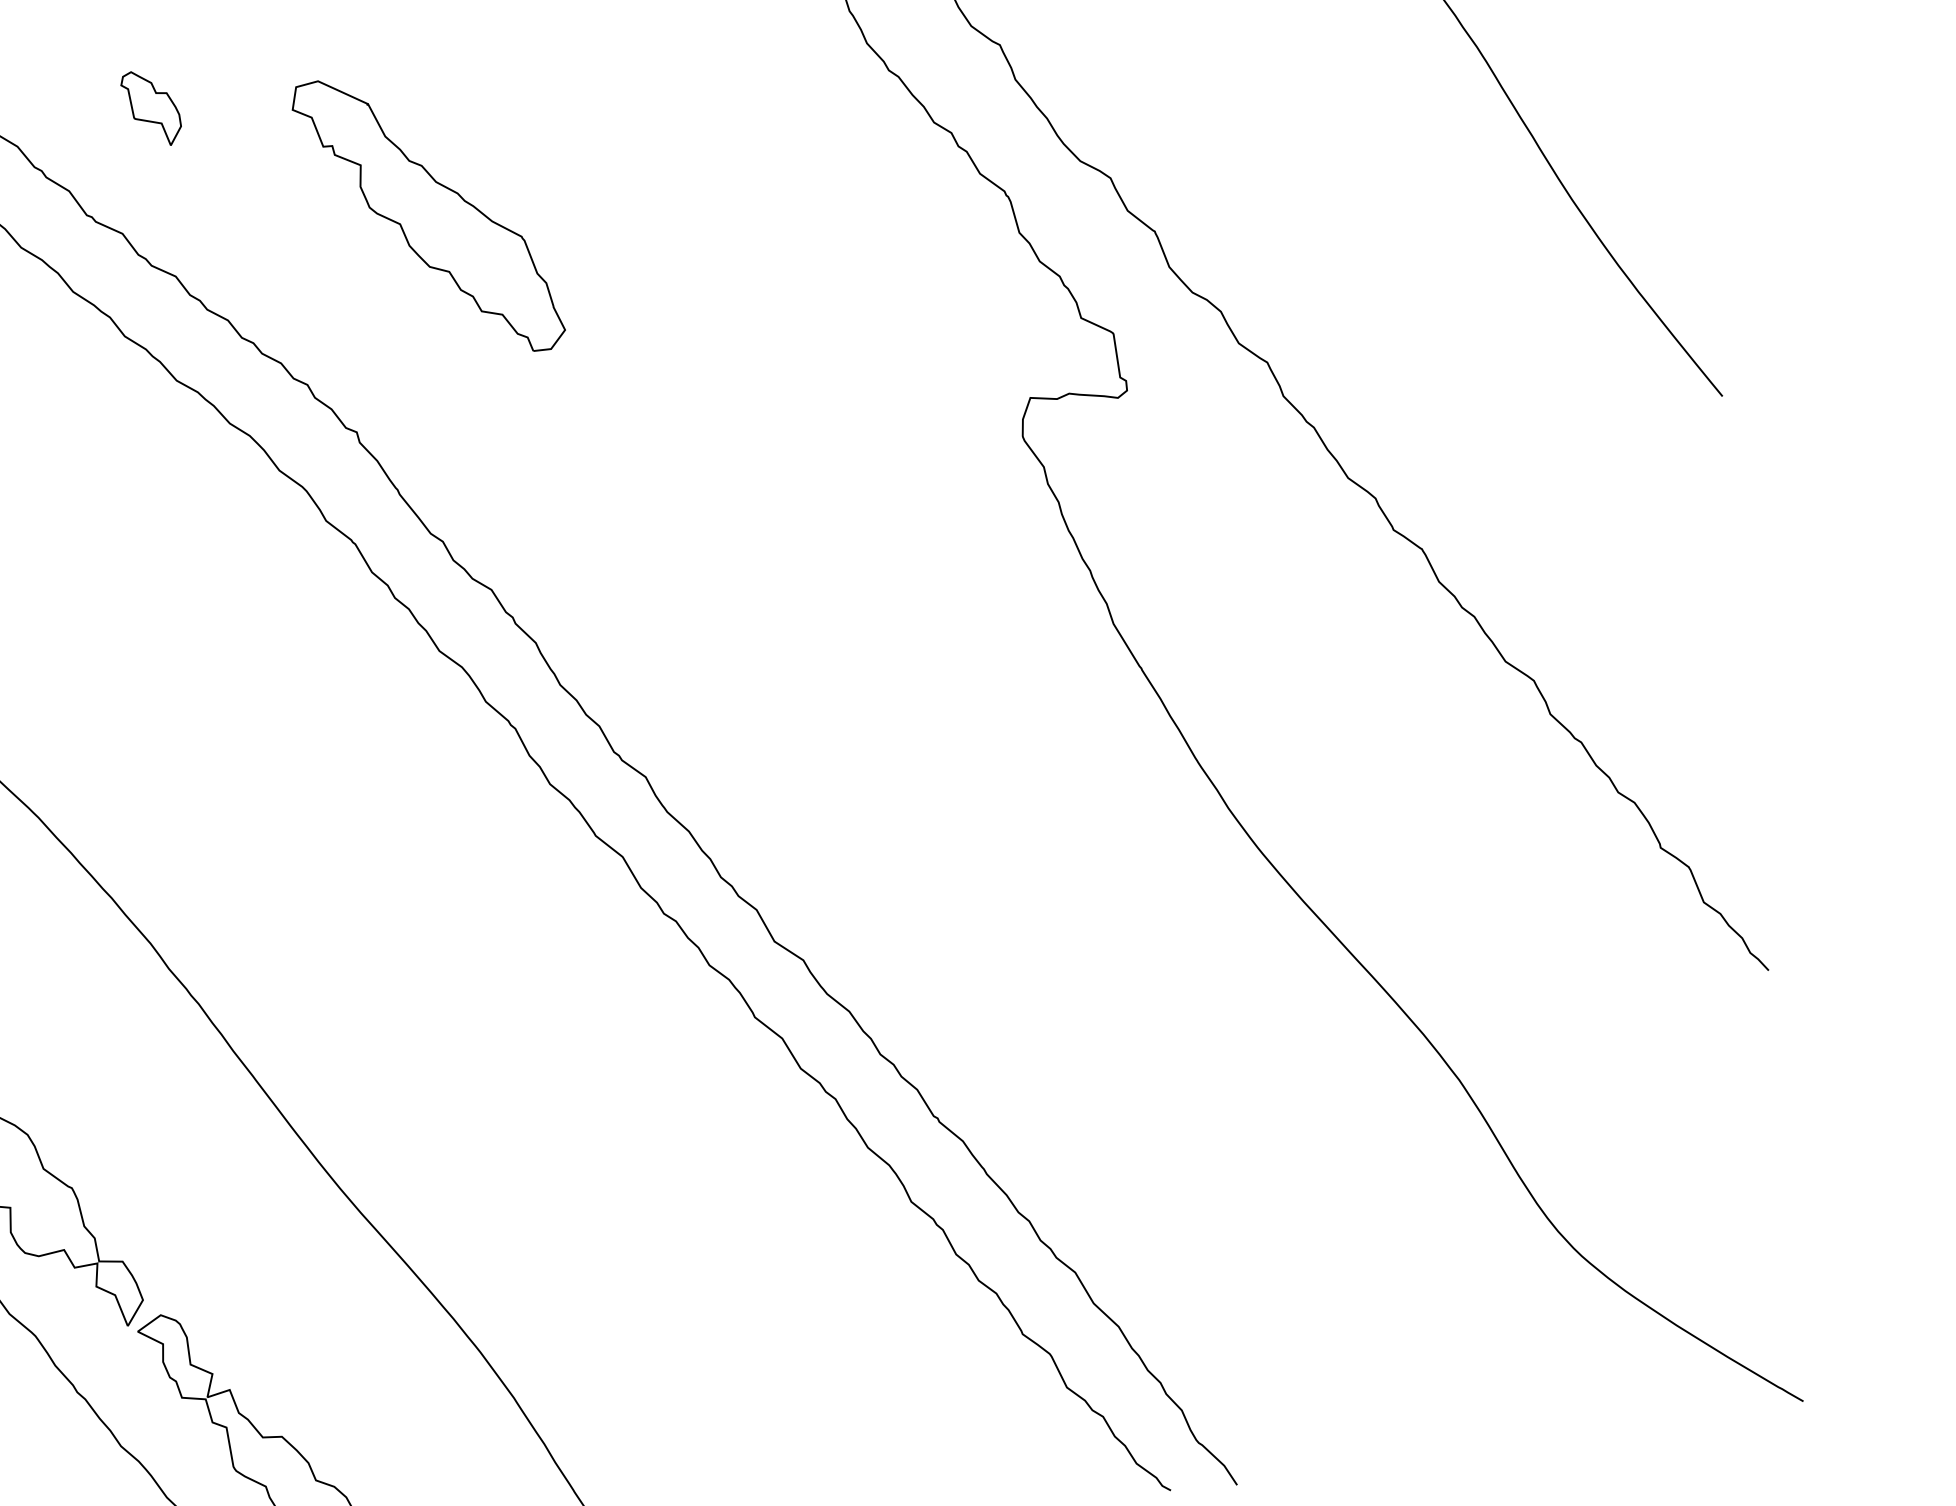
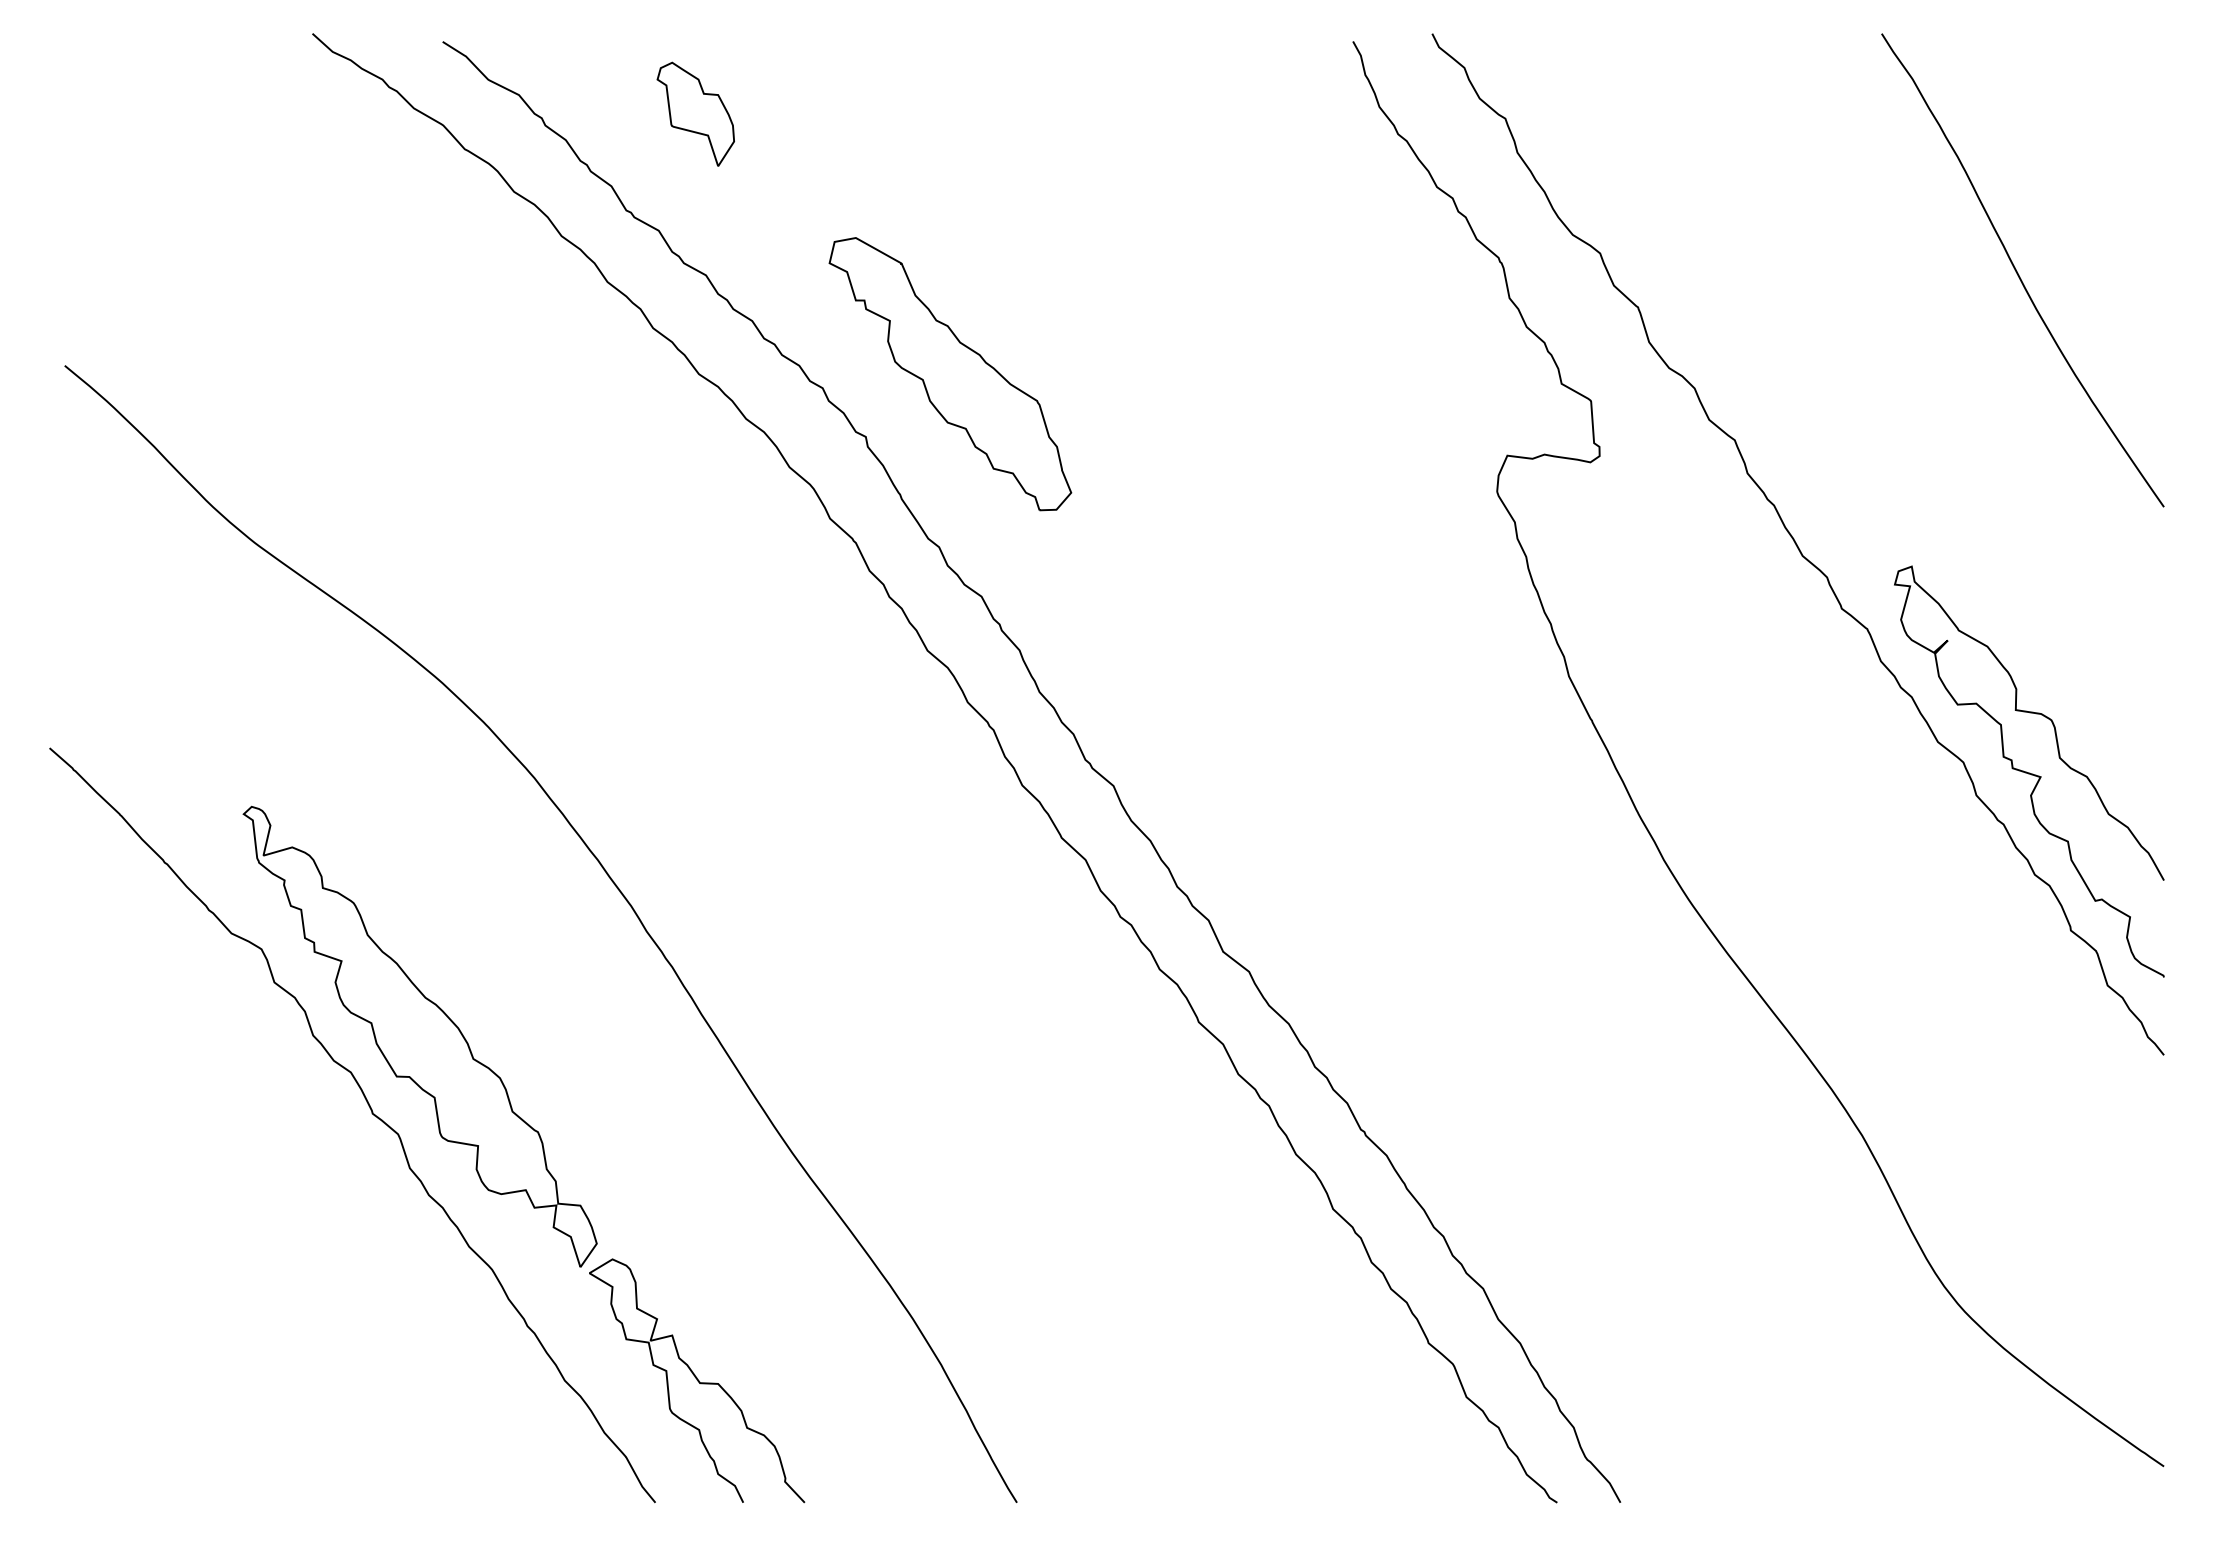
part: (151, 107) -> (695, 113), size x1.43
part: (428, 216) -> (950, 374), moved
curve: (1604, 685) -> (2029, 772), added

